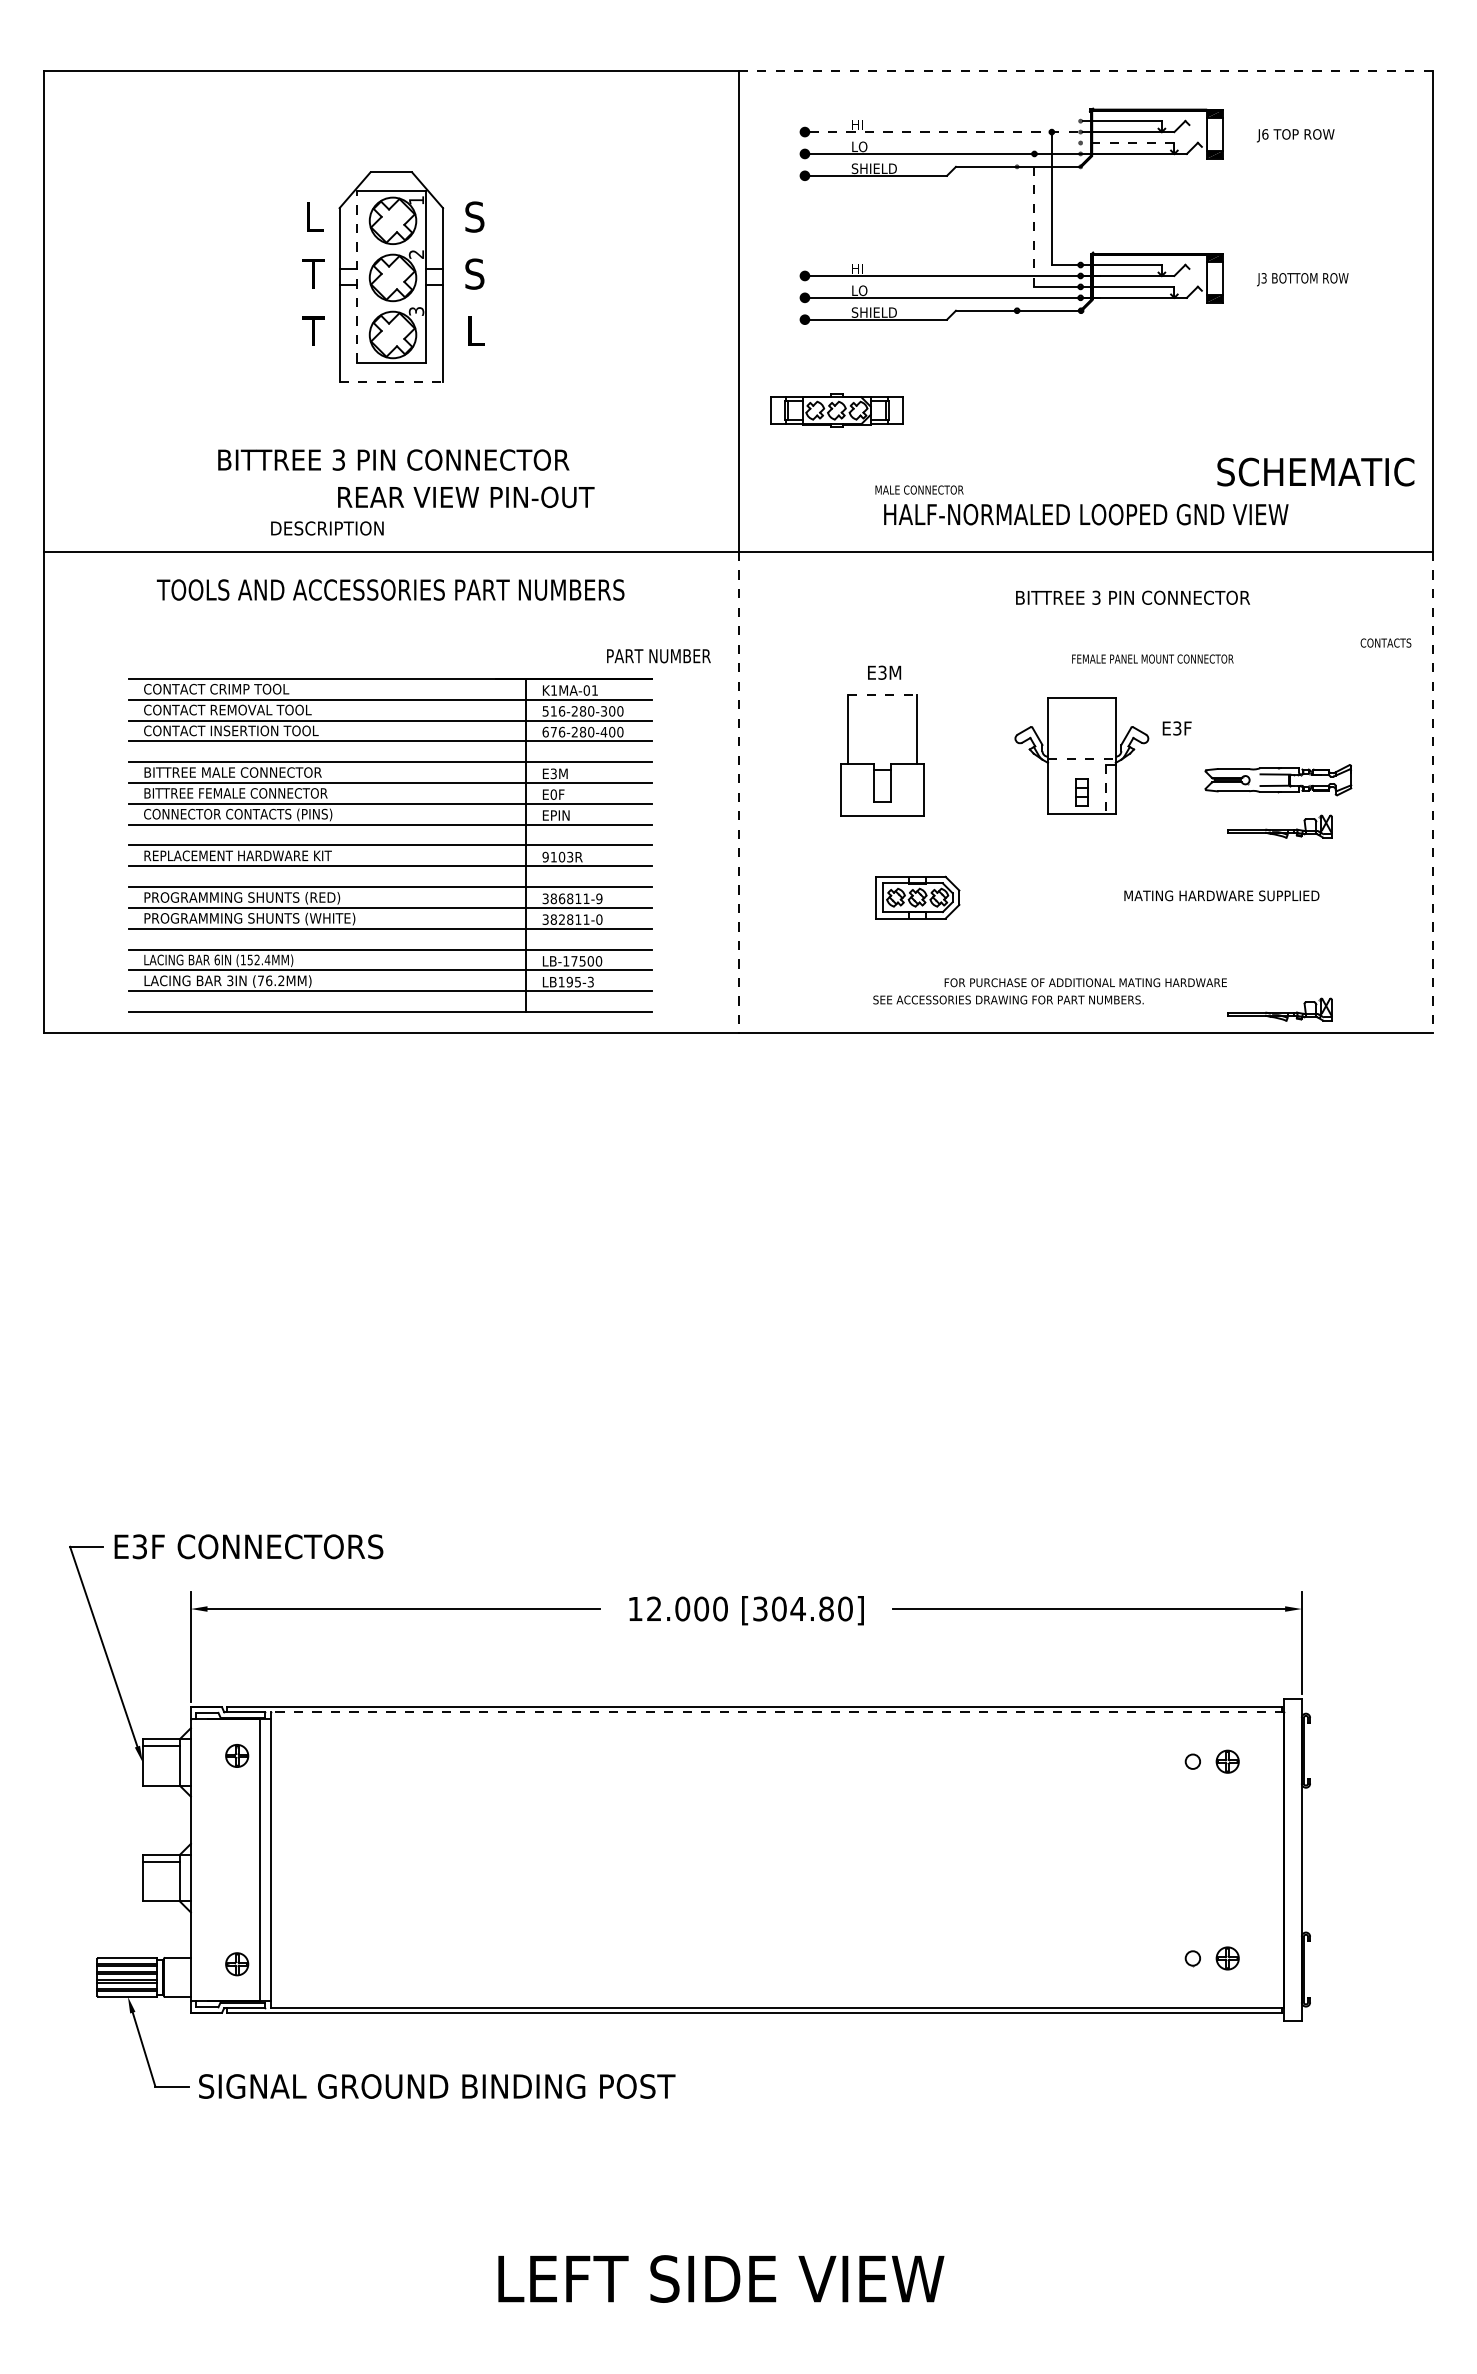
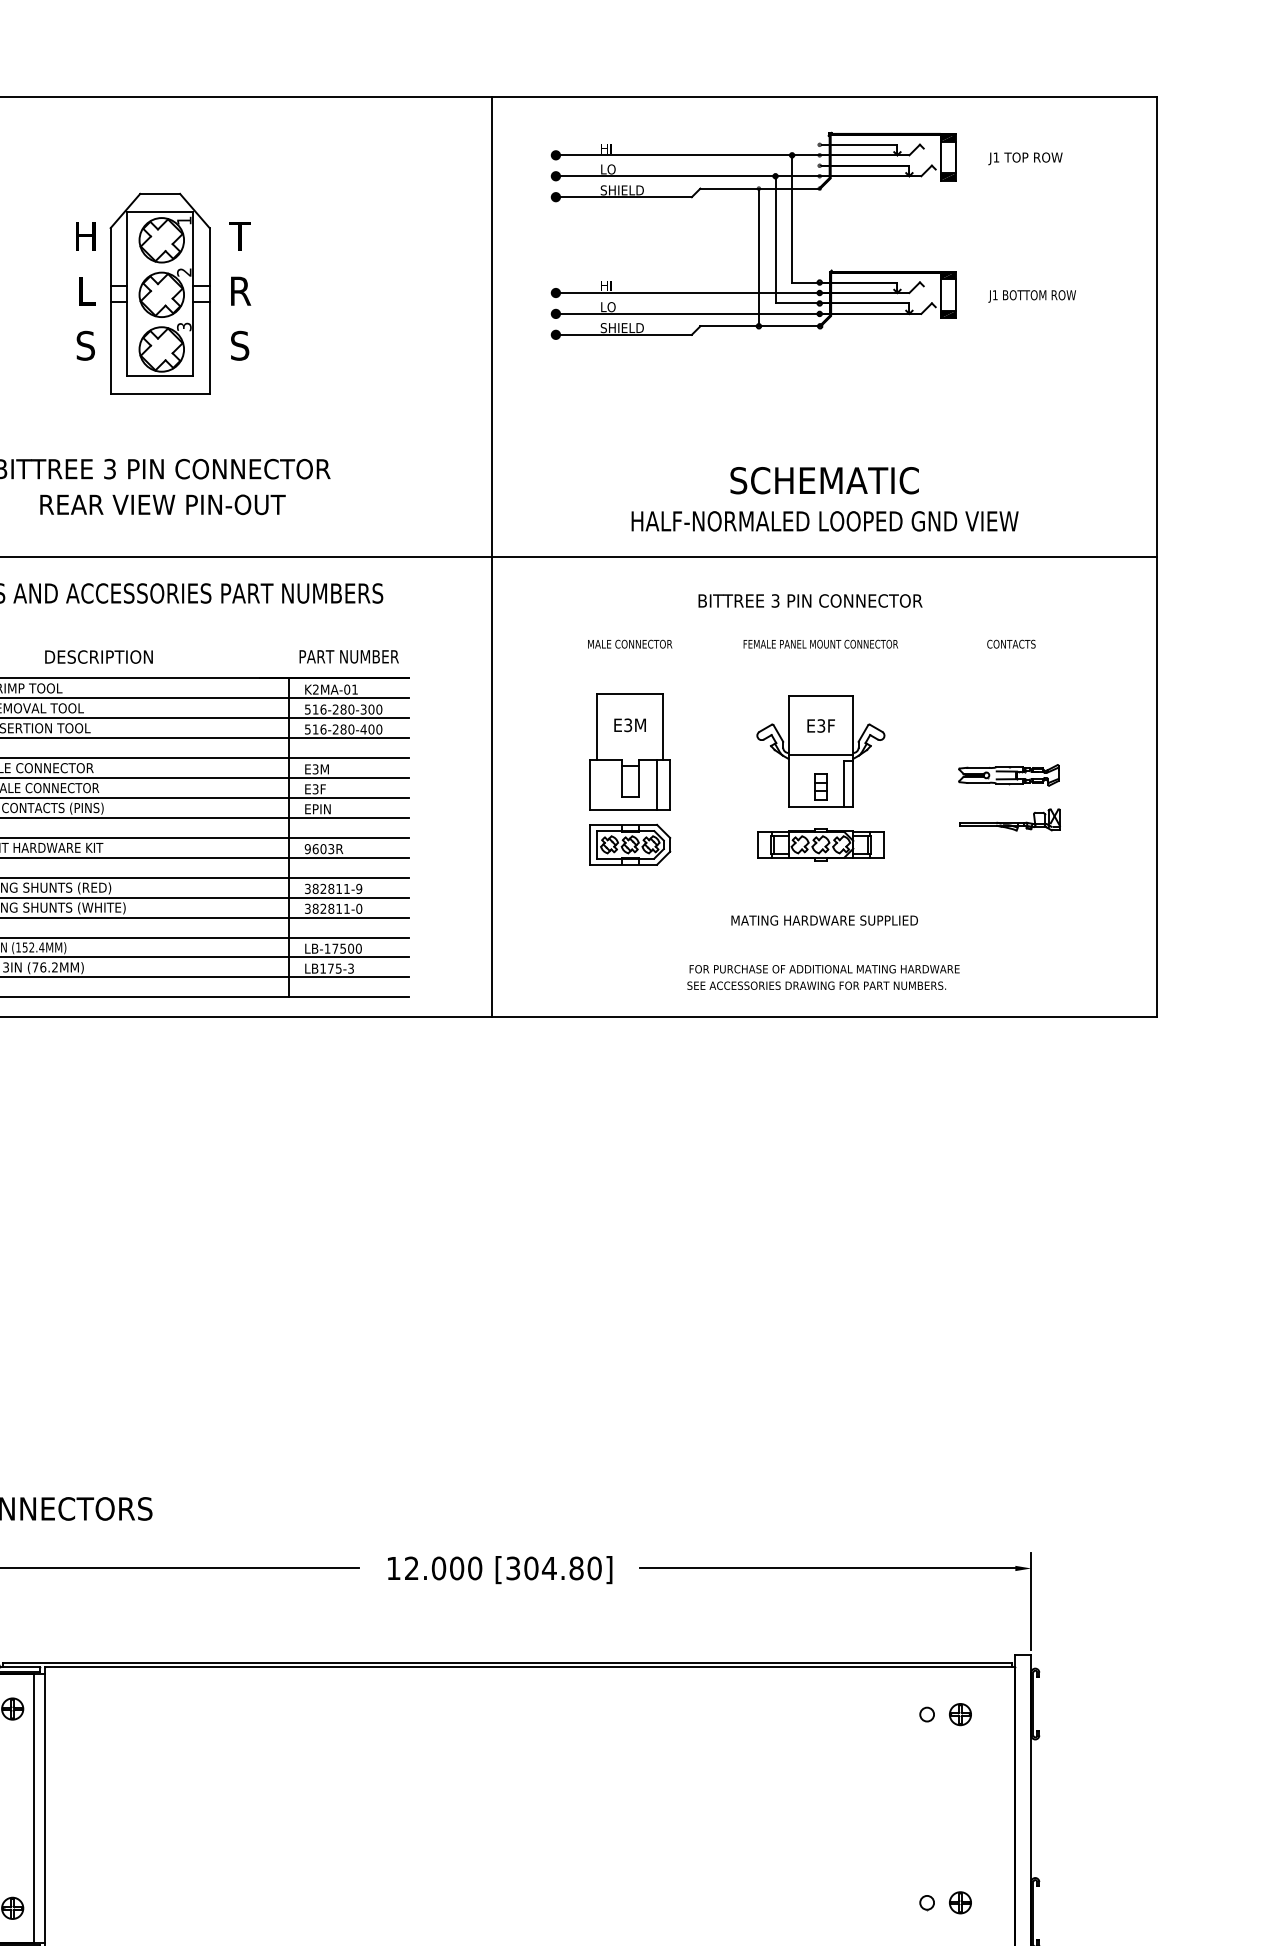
line: (1086, 71) -> (825, 97), dashed -> solid
line: (944, 132) -> (689, 155), dashed -> solid
text: (1265, 134) -> (996, 157), J6 -> J1
line: (1128, 143) -> (865, 166), dashed -> solid
text: (313, 216) -> (85, 236), L -> H
text: (474, 216) -> (239, 236), S -> T
line: (1034, 219) -> (775, 238), dashed -> solid
line: (1017, 238) -> (759, 257), added
text: (313, 273) -> (85, 290), T -> L
text: (475, 273) -> (240, 290), S -> R
line: (356, 277) -> (126, 294), dashed -> solid
text: (1263, 278) -> (994, 295), J3 -> J1
text: (313, 330) -> (85, 345), T -> S
text: (474, 330) -> (239, 345), L -> S
line: (391, 381) -> (160, 393), dashed -> solid
part: (836, 410) -> (820, 844), moved
text: (1315, 471) -> (824, 480), moved
text: (919, 489) -> (630, 643), moved
text: (466, 497) -> (163, 504), moved
text: (327, 528) -> (99, 657), moved
text: (1133, 597) -> (810, 600), moved
text: (1385, 642) -> (1010, 643), moved
text: (658, 656) -> (348, 657), moved
text: (1152, 658) -> (820, 643), moved
text: (884, 672) -> (630, 725), moved
text: (553, 690) -> (315, 689), K1MA-01 -> K2MA-01
line: (883, 694) -> (631, 693), dashed -> solid
text: (1176, 728) -> (820, 725), moved
text: (549, 731) -> (311, 728), 676-280-400 -> 516-280-400
line: (1081, 758) -> (820, 754), dashed -> solid
part: (1278, 779) -> (1009, 774), size x0.71
line: (1105, 789) -> (843, 784), dashed -> solid
line: (910, 790) -> (656, 785), added
line: (738, 792) -> (492, 787), dashed -> solid
line: (1432, 792) -> (1156, 787), dashed -> solid
text: (553, 794) -> (315, 789), E0F -> E3F
text: (553, 856) -> (315, 848), 9103R -> 9603R
text: (1221, 895) -> (824, 920), moved
part: (917, 897) -> (630, 844), moved
text: (561, 898) -> (322, 888), 386811-9 -> 382811-9
text: (569, 981) -> (330, 968), LB195-3 -> LB175-3
text: (1008, 999) -> (816, 985), moved
part: (1279, 1009) -> (1009, 994), removed
line: (777, 1711) -> (529, 1666), dashed -> solid

